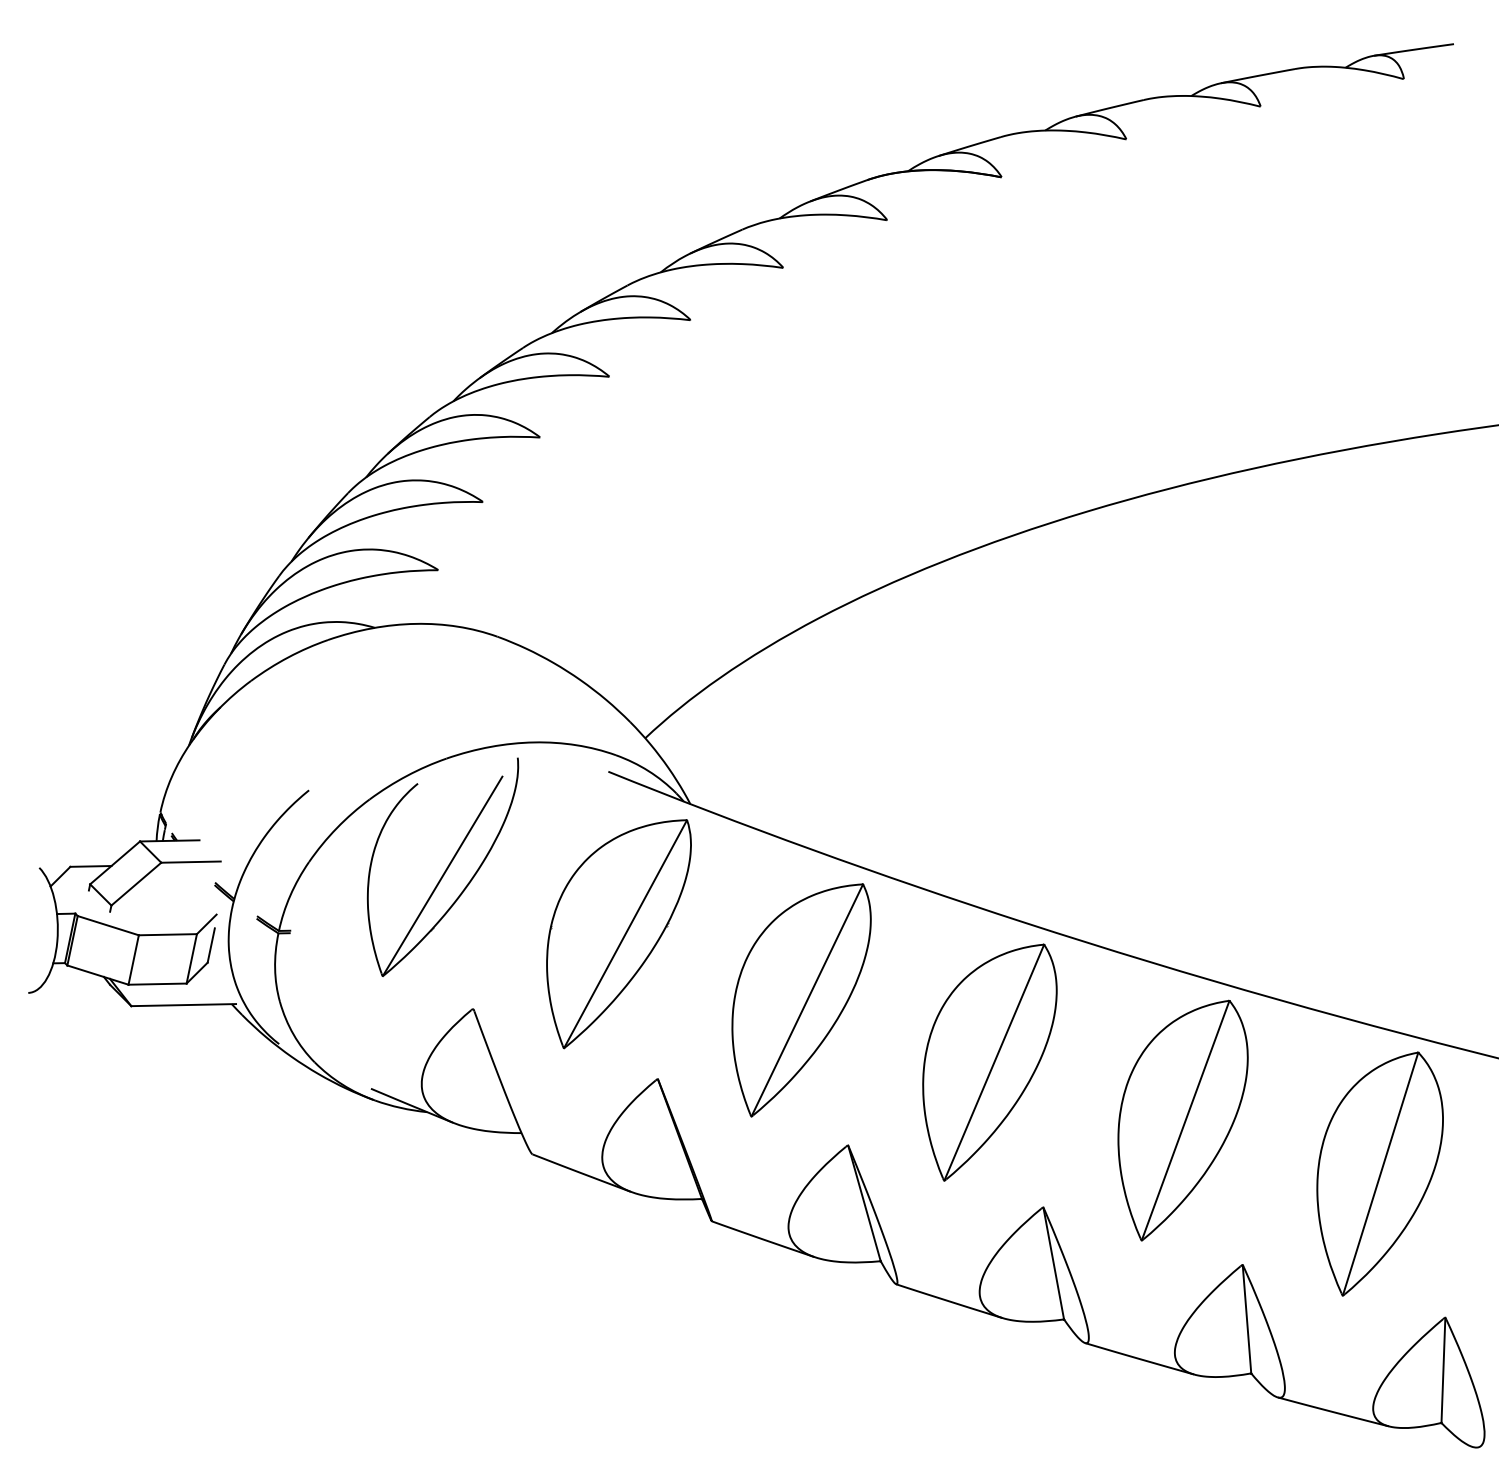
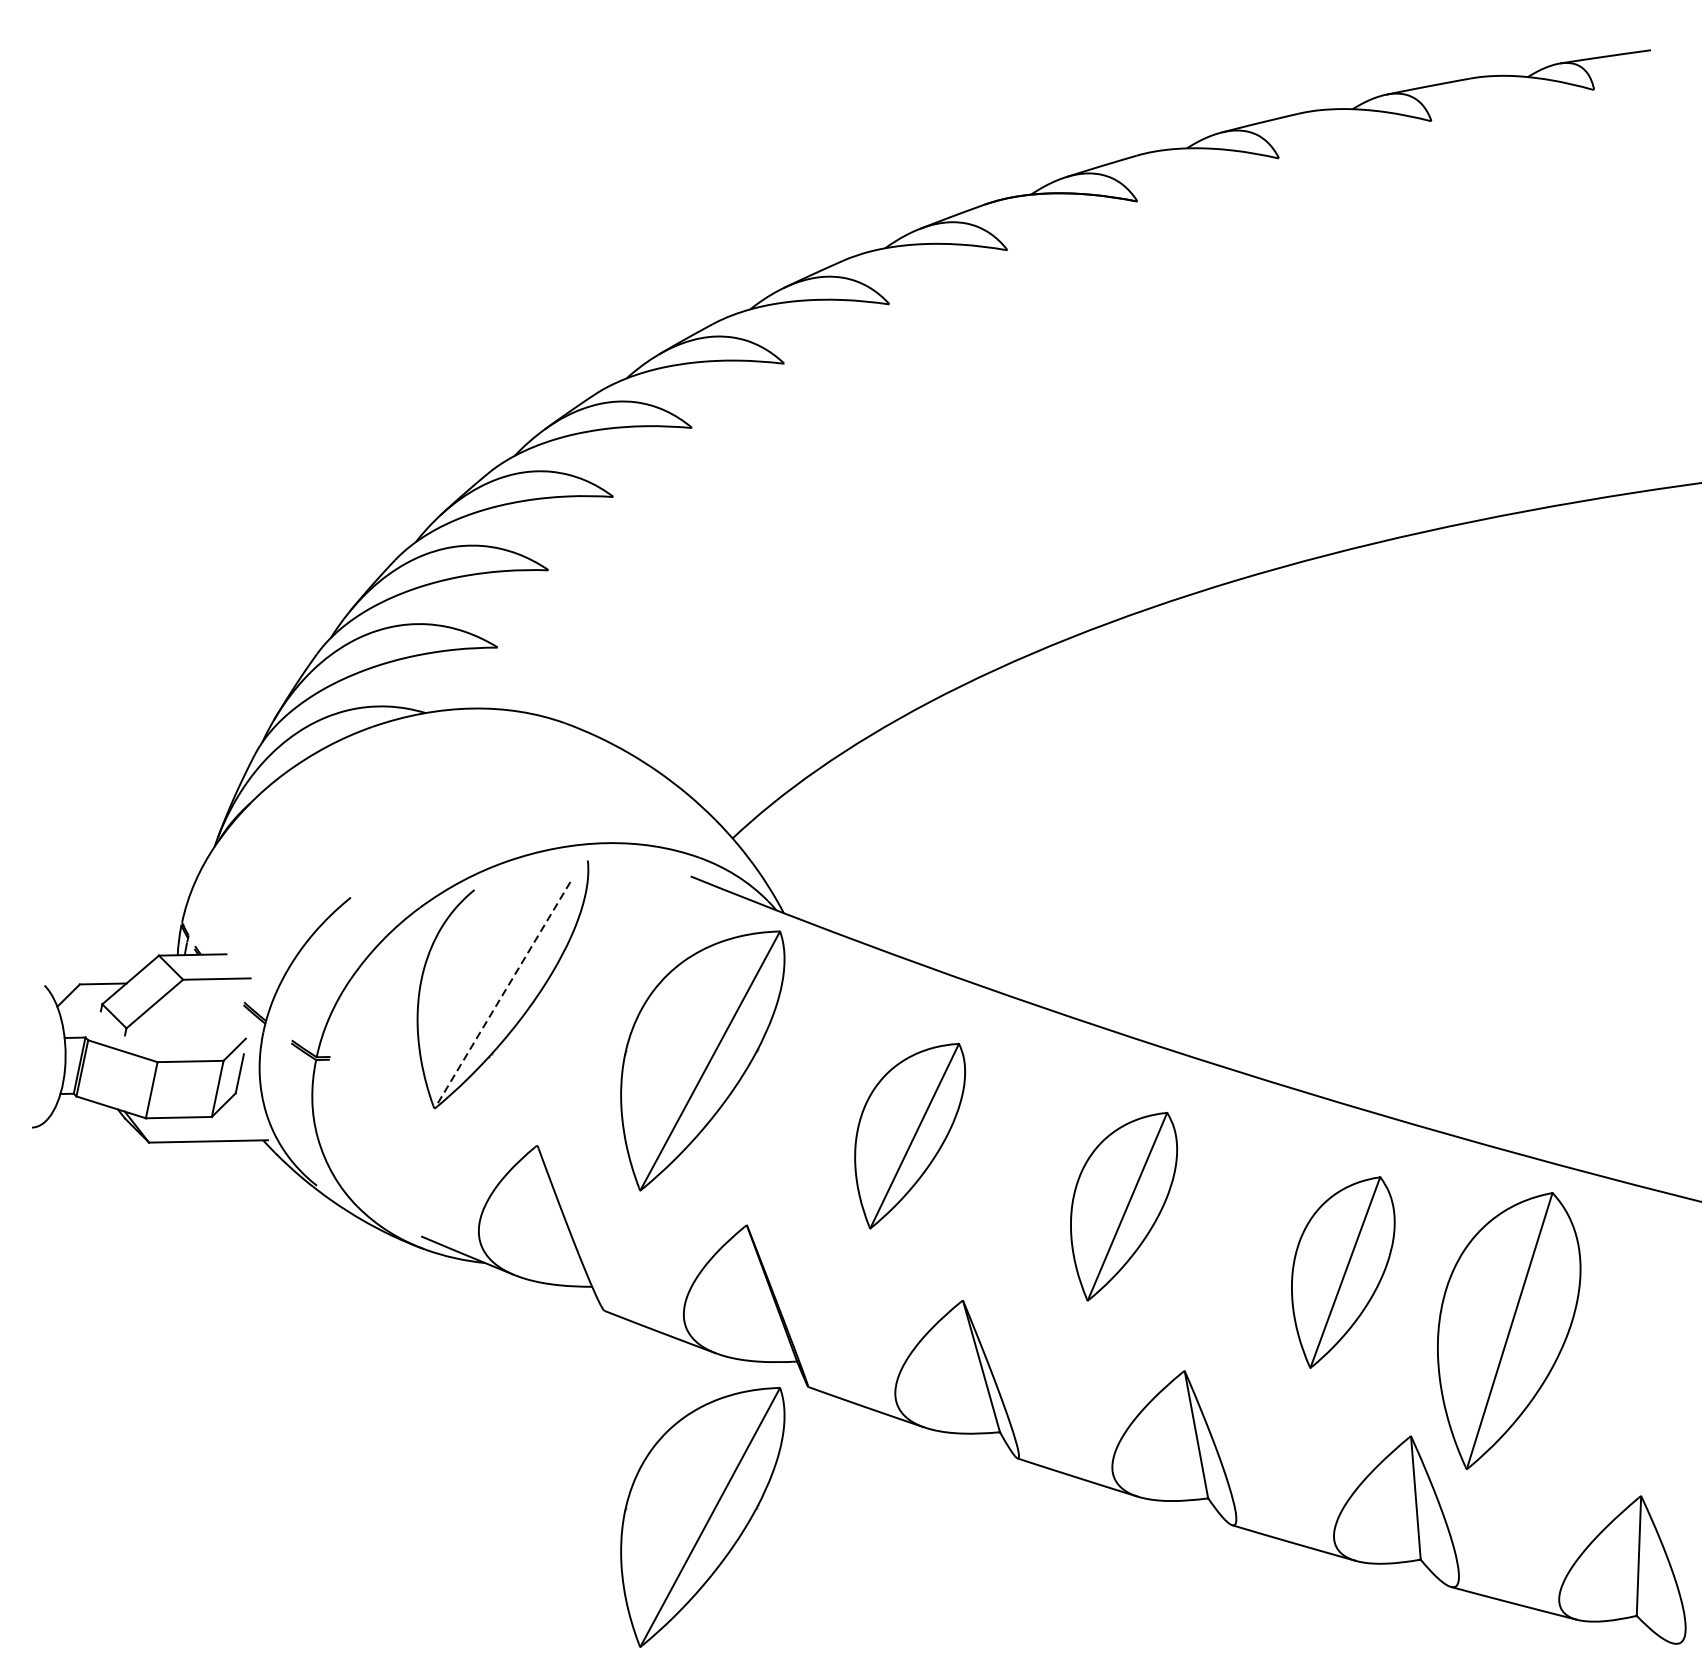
line: (442, 876) -> (502, 995), solid -> dashed
part: (801, 1000) -> (910, 1136), size x0.7
part: (989, 1062) -> (1123, 1206), size x0.7
part: (1182, 1120) -> (1342, 1272), size x0.7
part: (1379, 1173) -> (1508, 1330), moved
part: (618, 1336) -> (702, 1517), added

